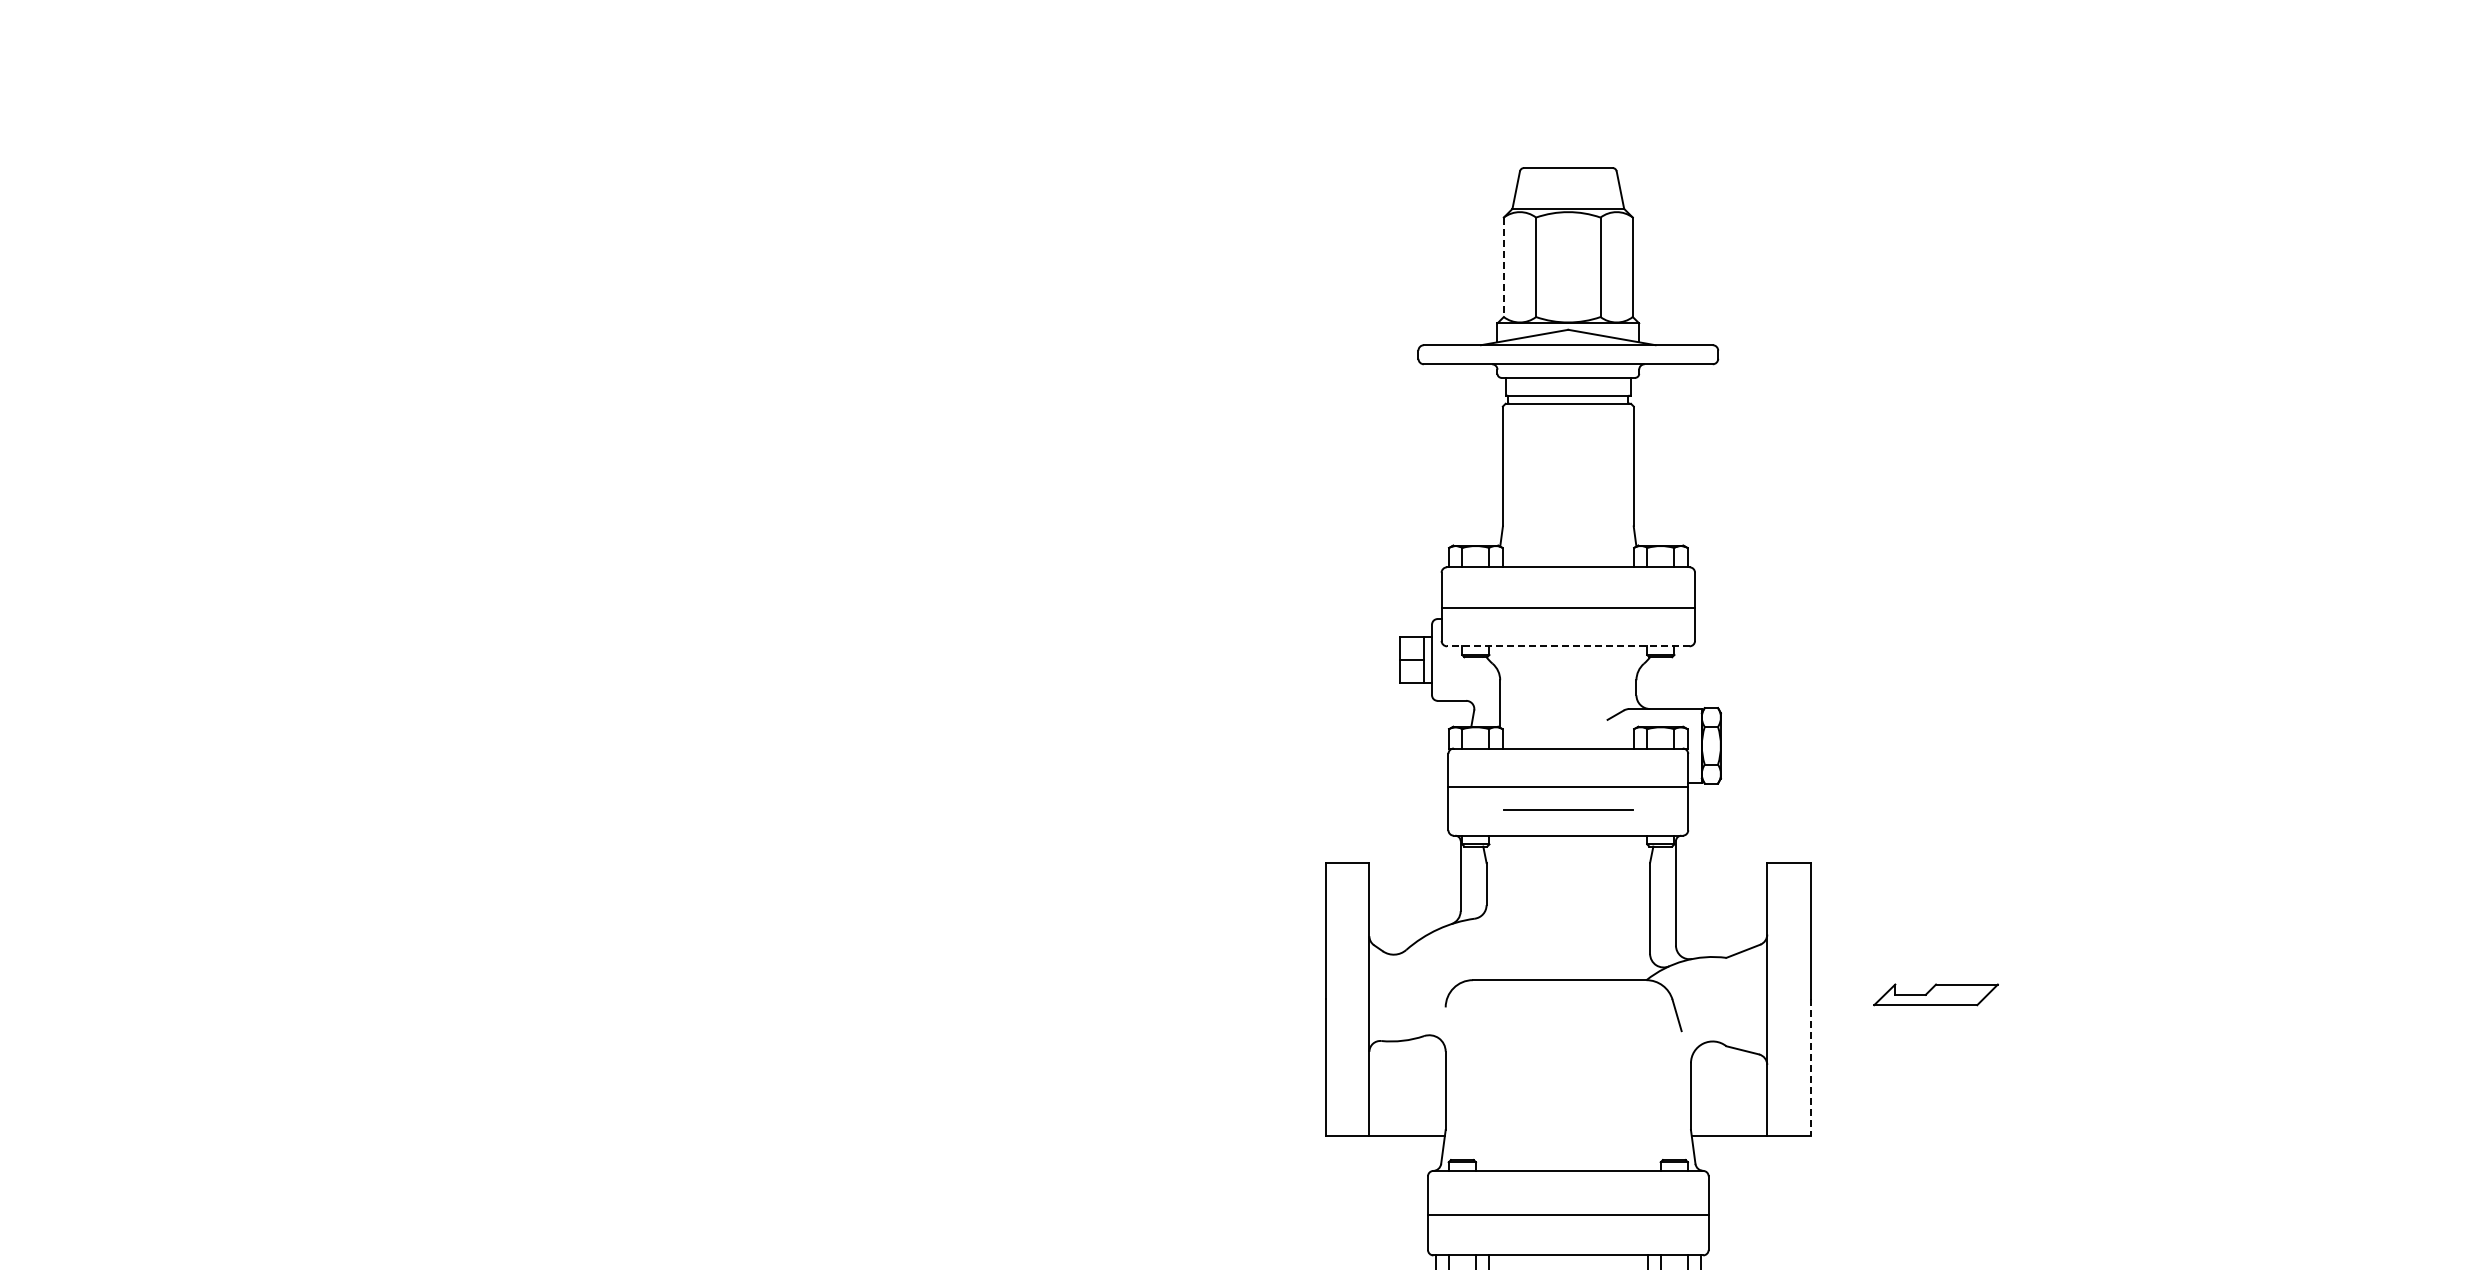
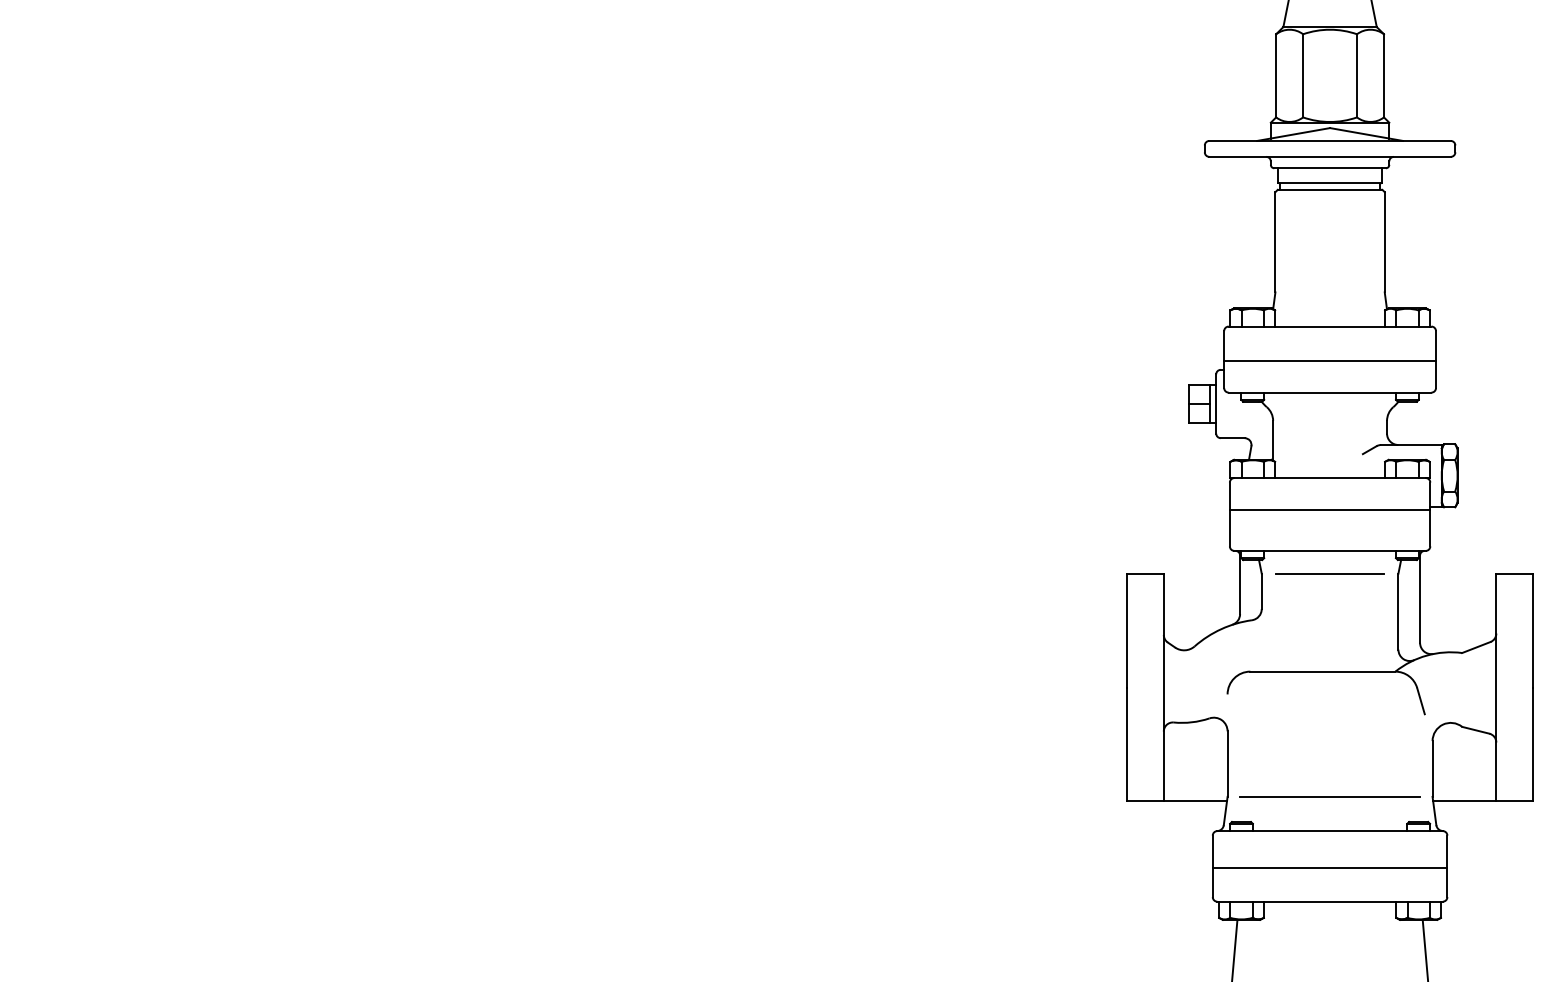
line: (1503, 267) -> (1275, 76), dashed -> solid
line: (1567, 646) -> (1329, 392), dashed -> solid
line: (1568, 809) -> (1330, 573), moved
line: (1810, 1067) -> (1532, 744), dashed -> solid
line: (1568, 1130) -> (1330, 797), added

